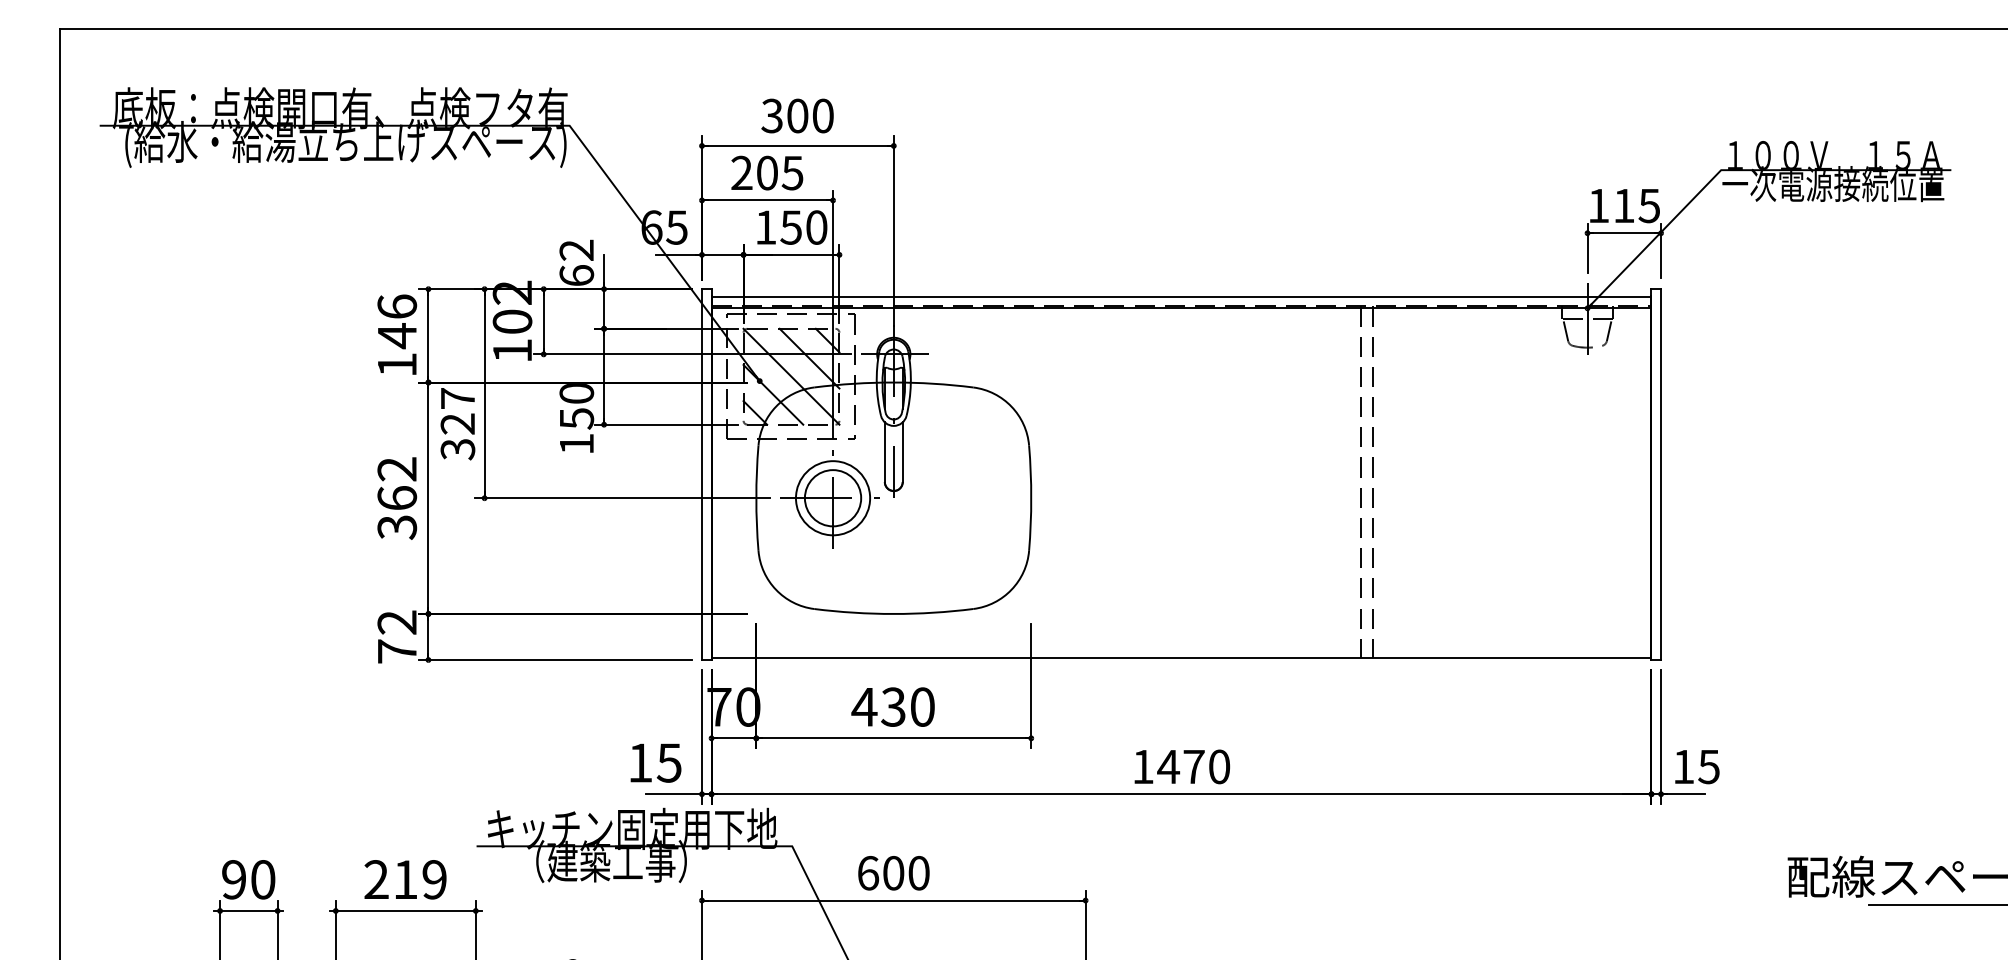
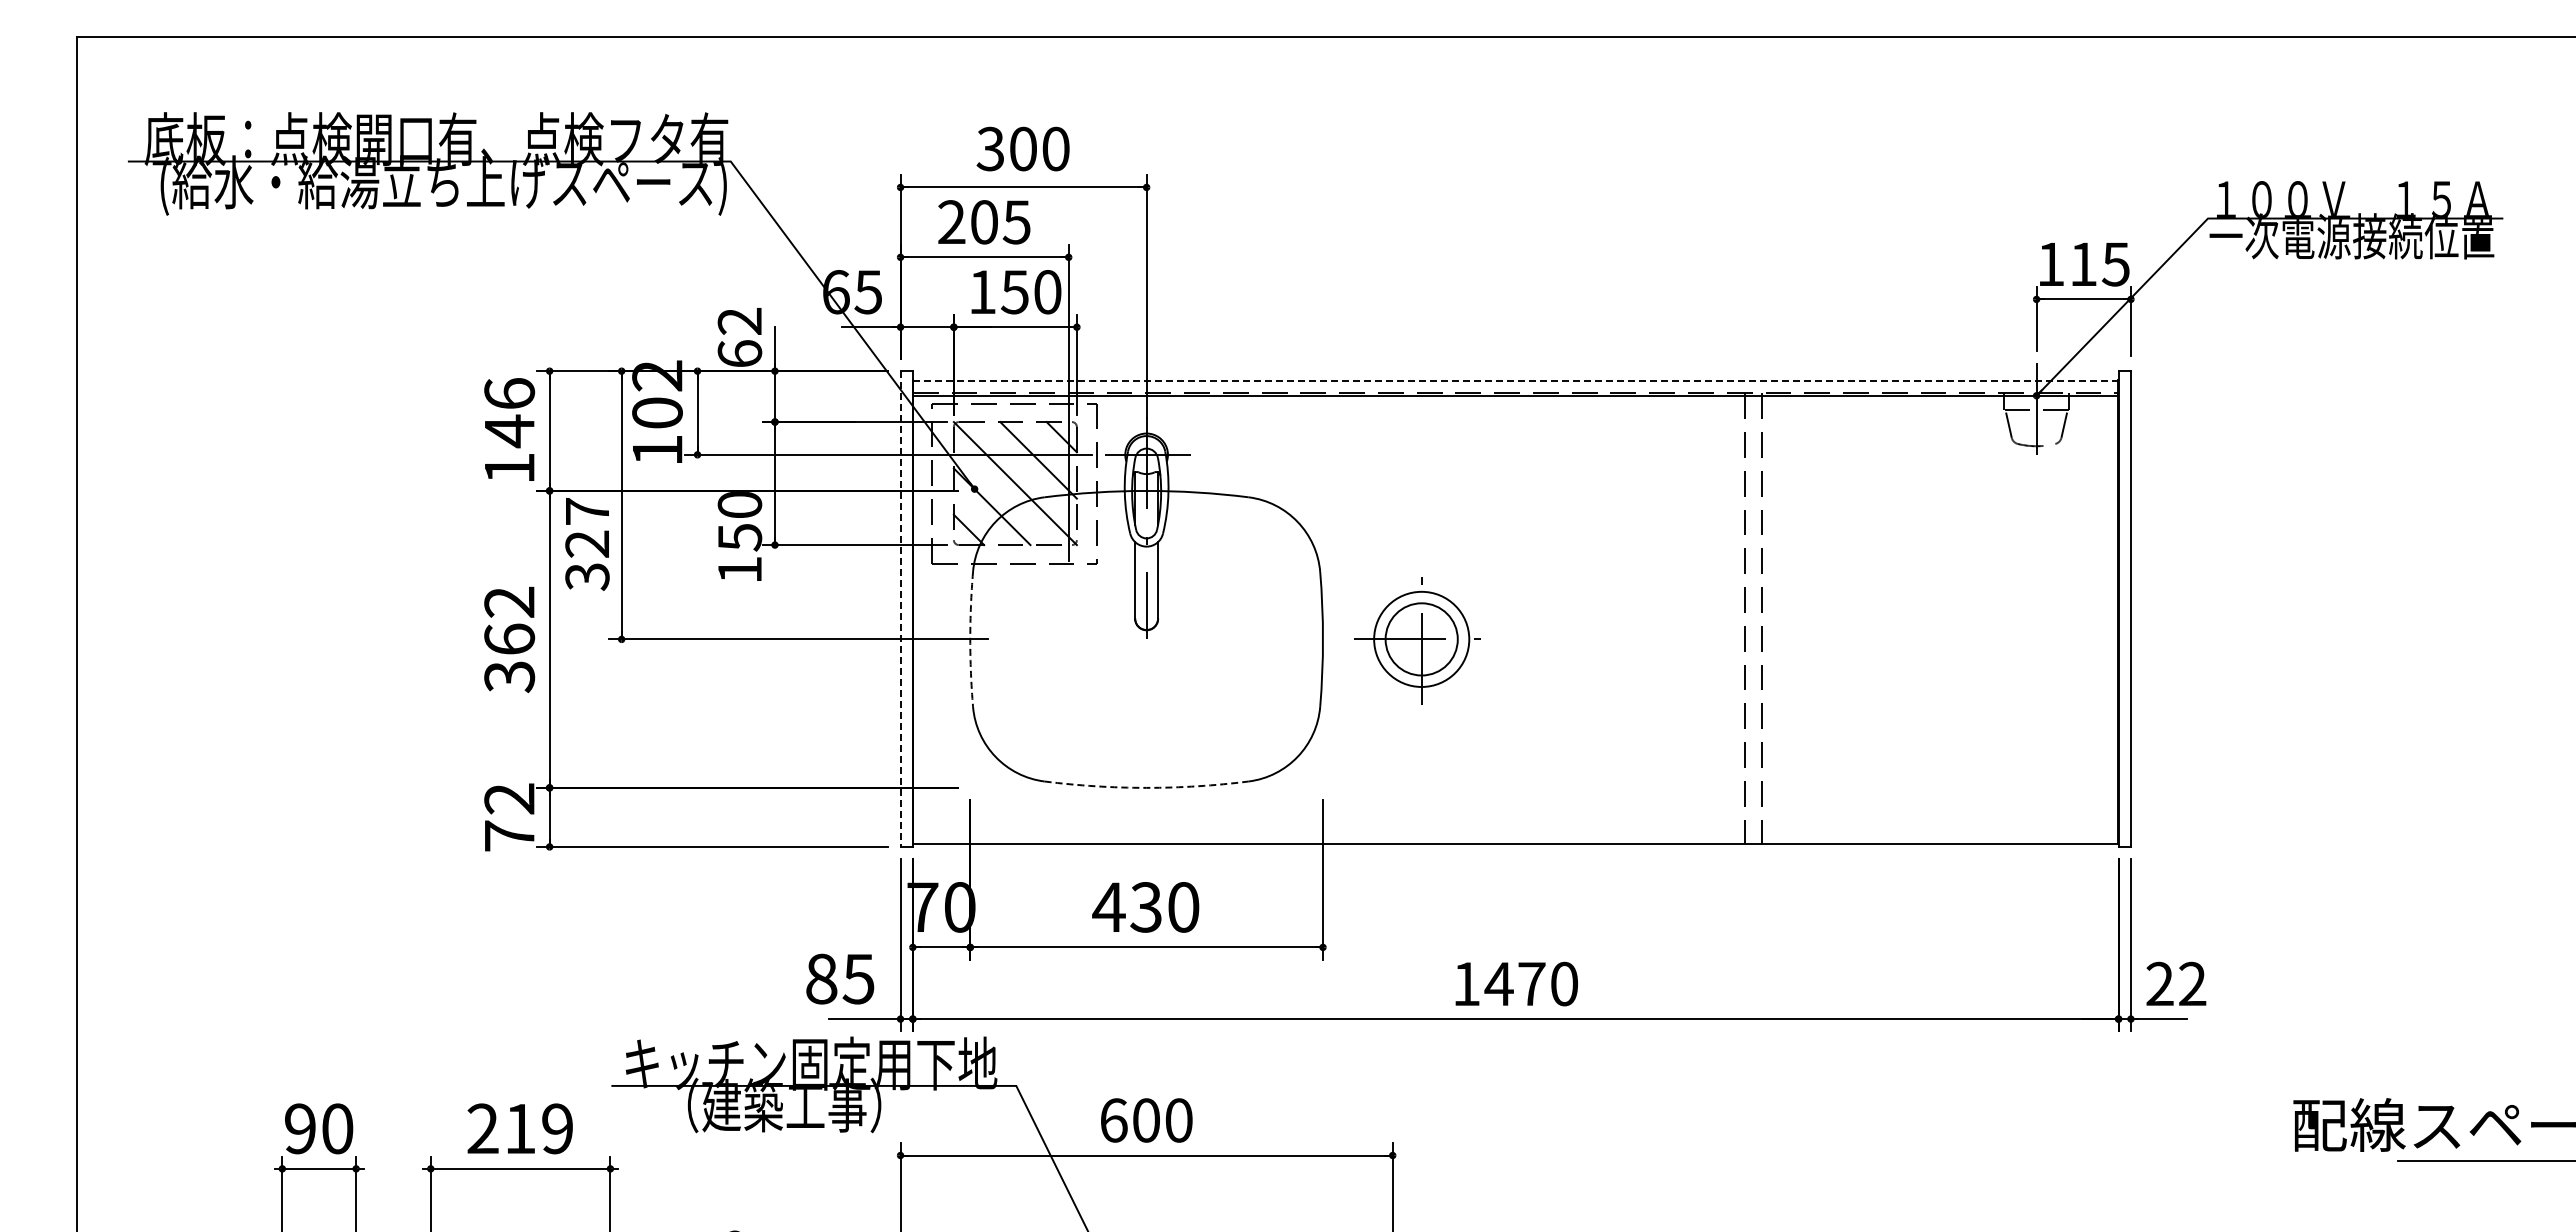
line: (1181, 297) -> (1515, 381), solid -> dashed
line: (701, 474) -> (900, 609), solid -> dashed
arc: (756, 498) -> (970, 639), solid -> dashed
part: (829, 499) -> (1417, 640), moved
arc: (893, 613) -> (1146, 787), solid -> dashed
text: (640, 762) -> (821, 978), 15 -> 85
text: (1696, 766) -> (2176, 983), 15 -> 22

